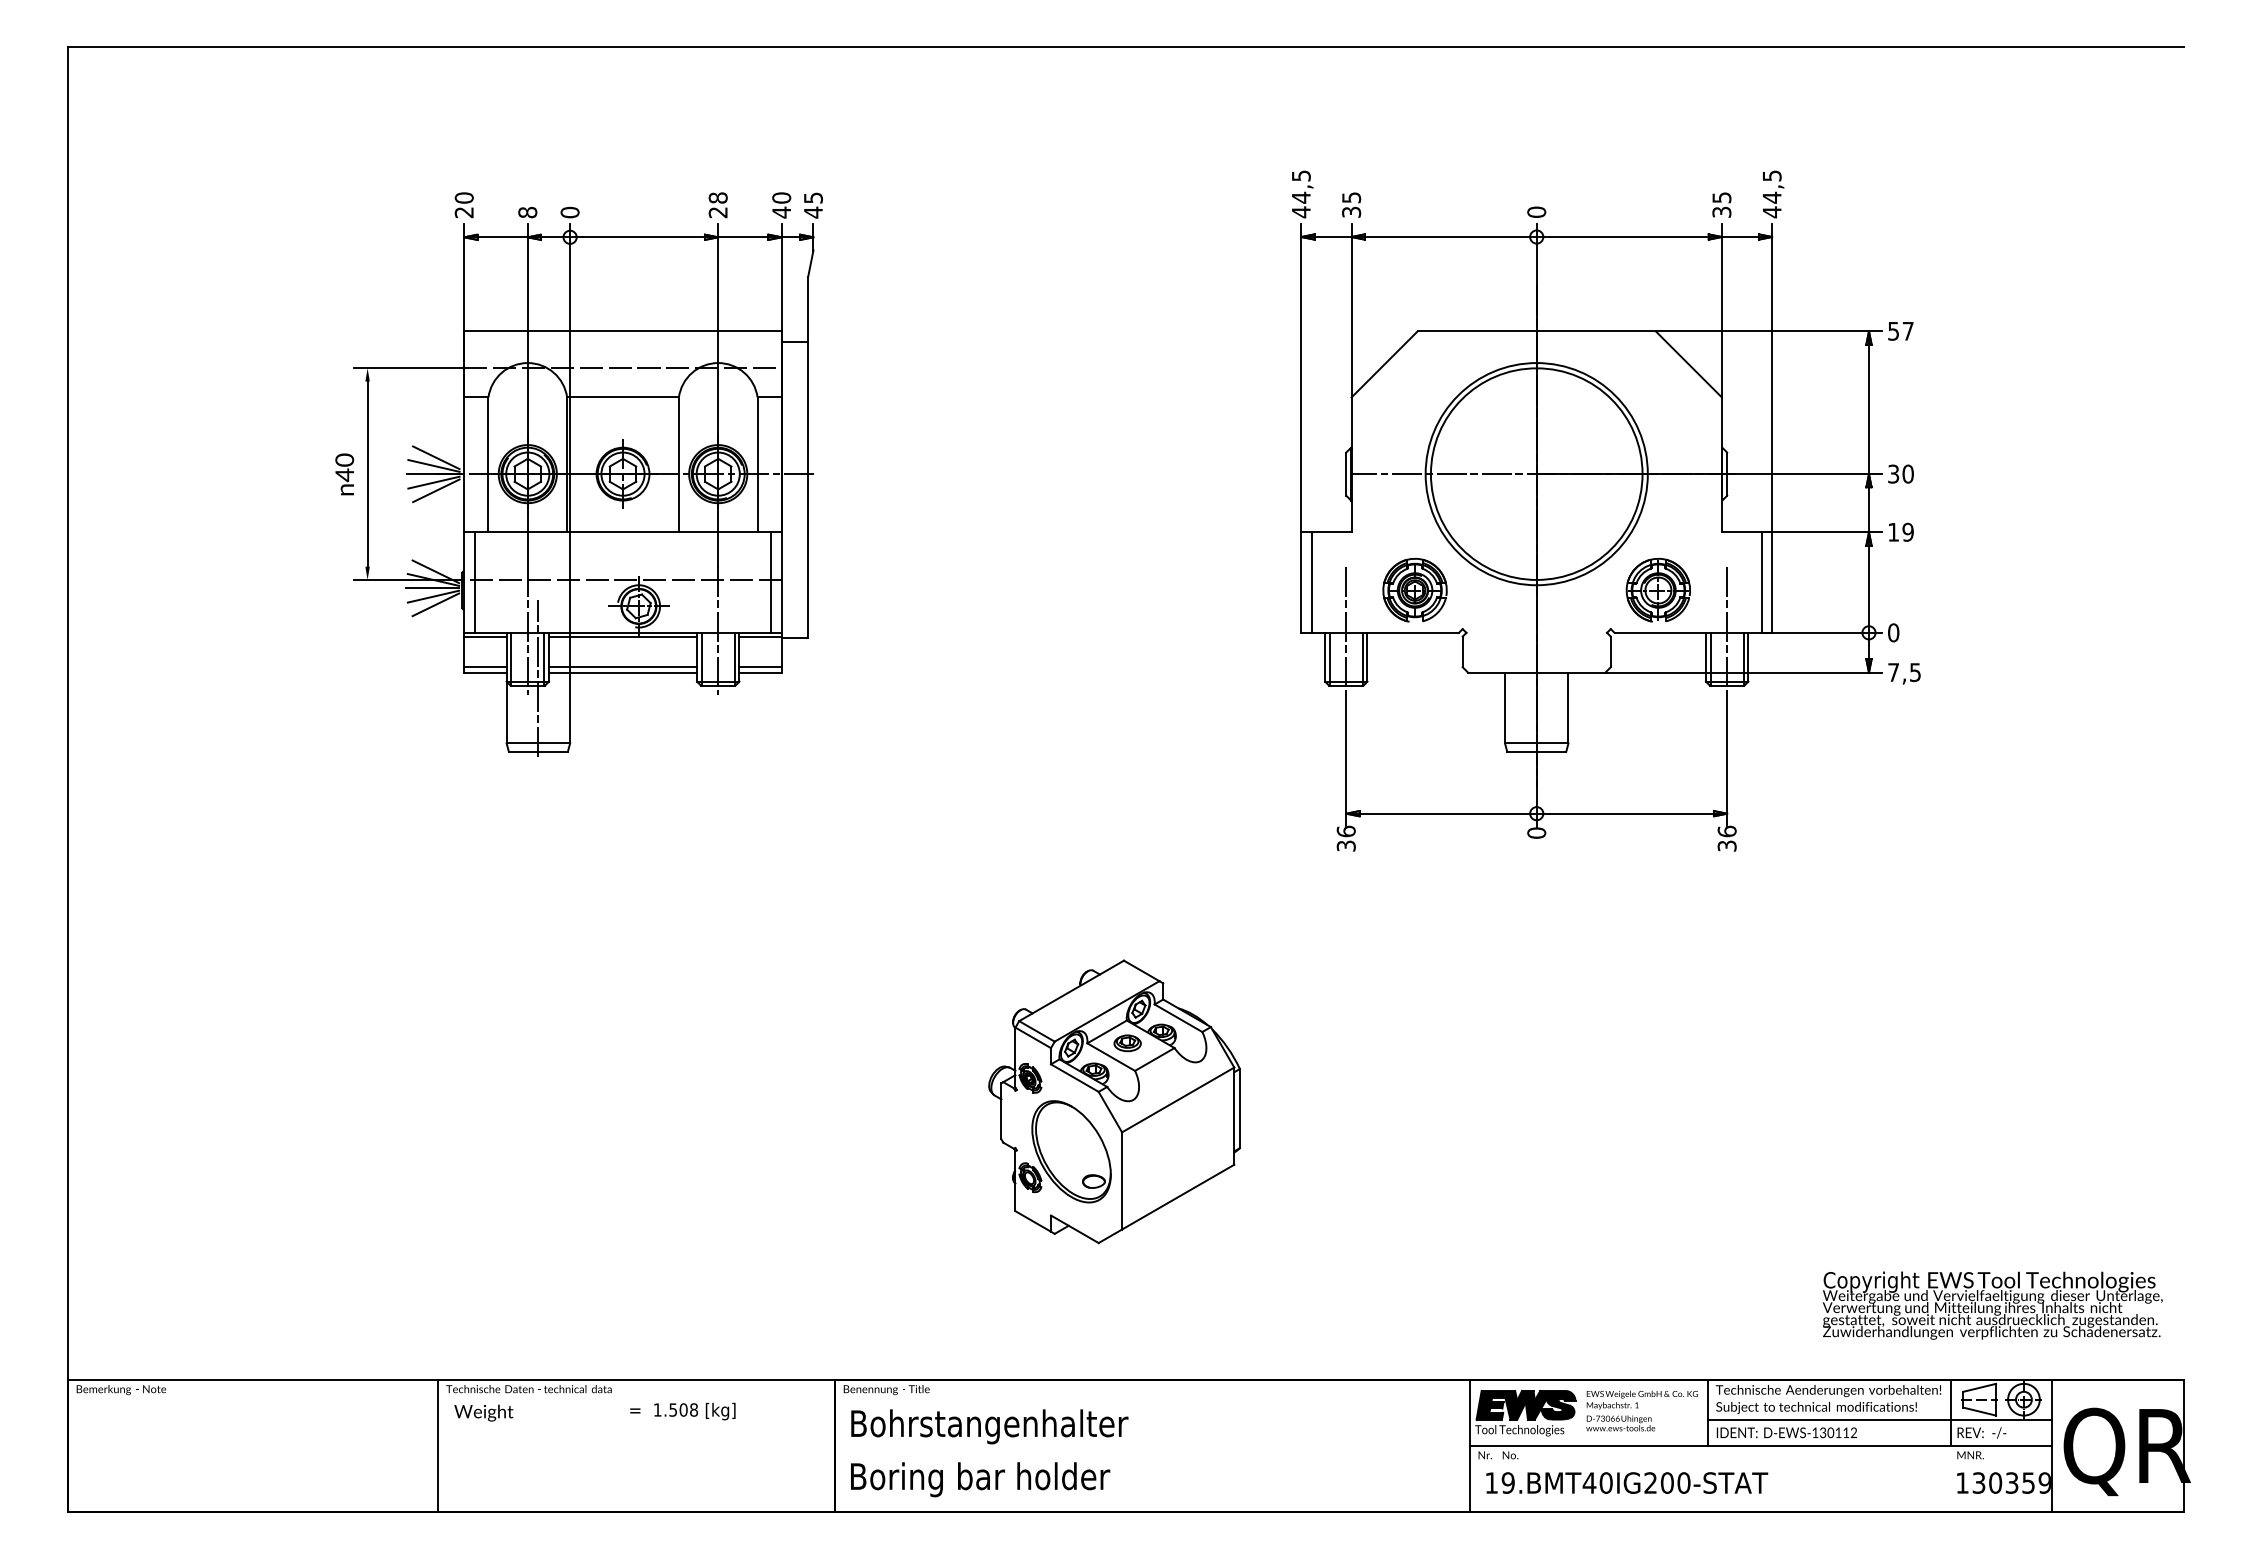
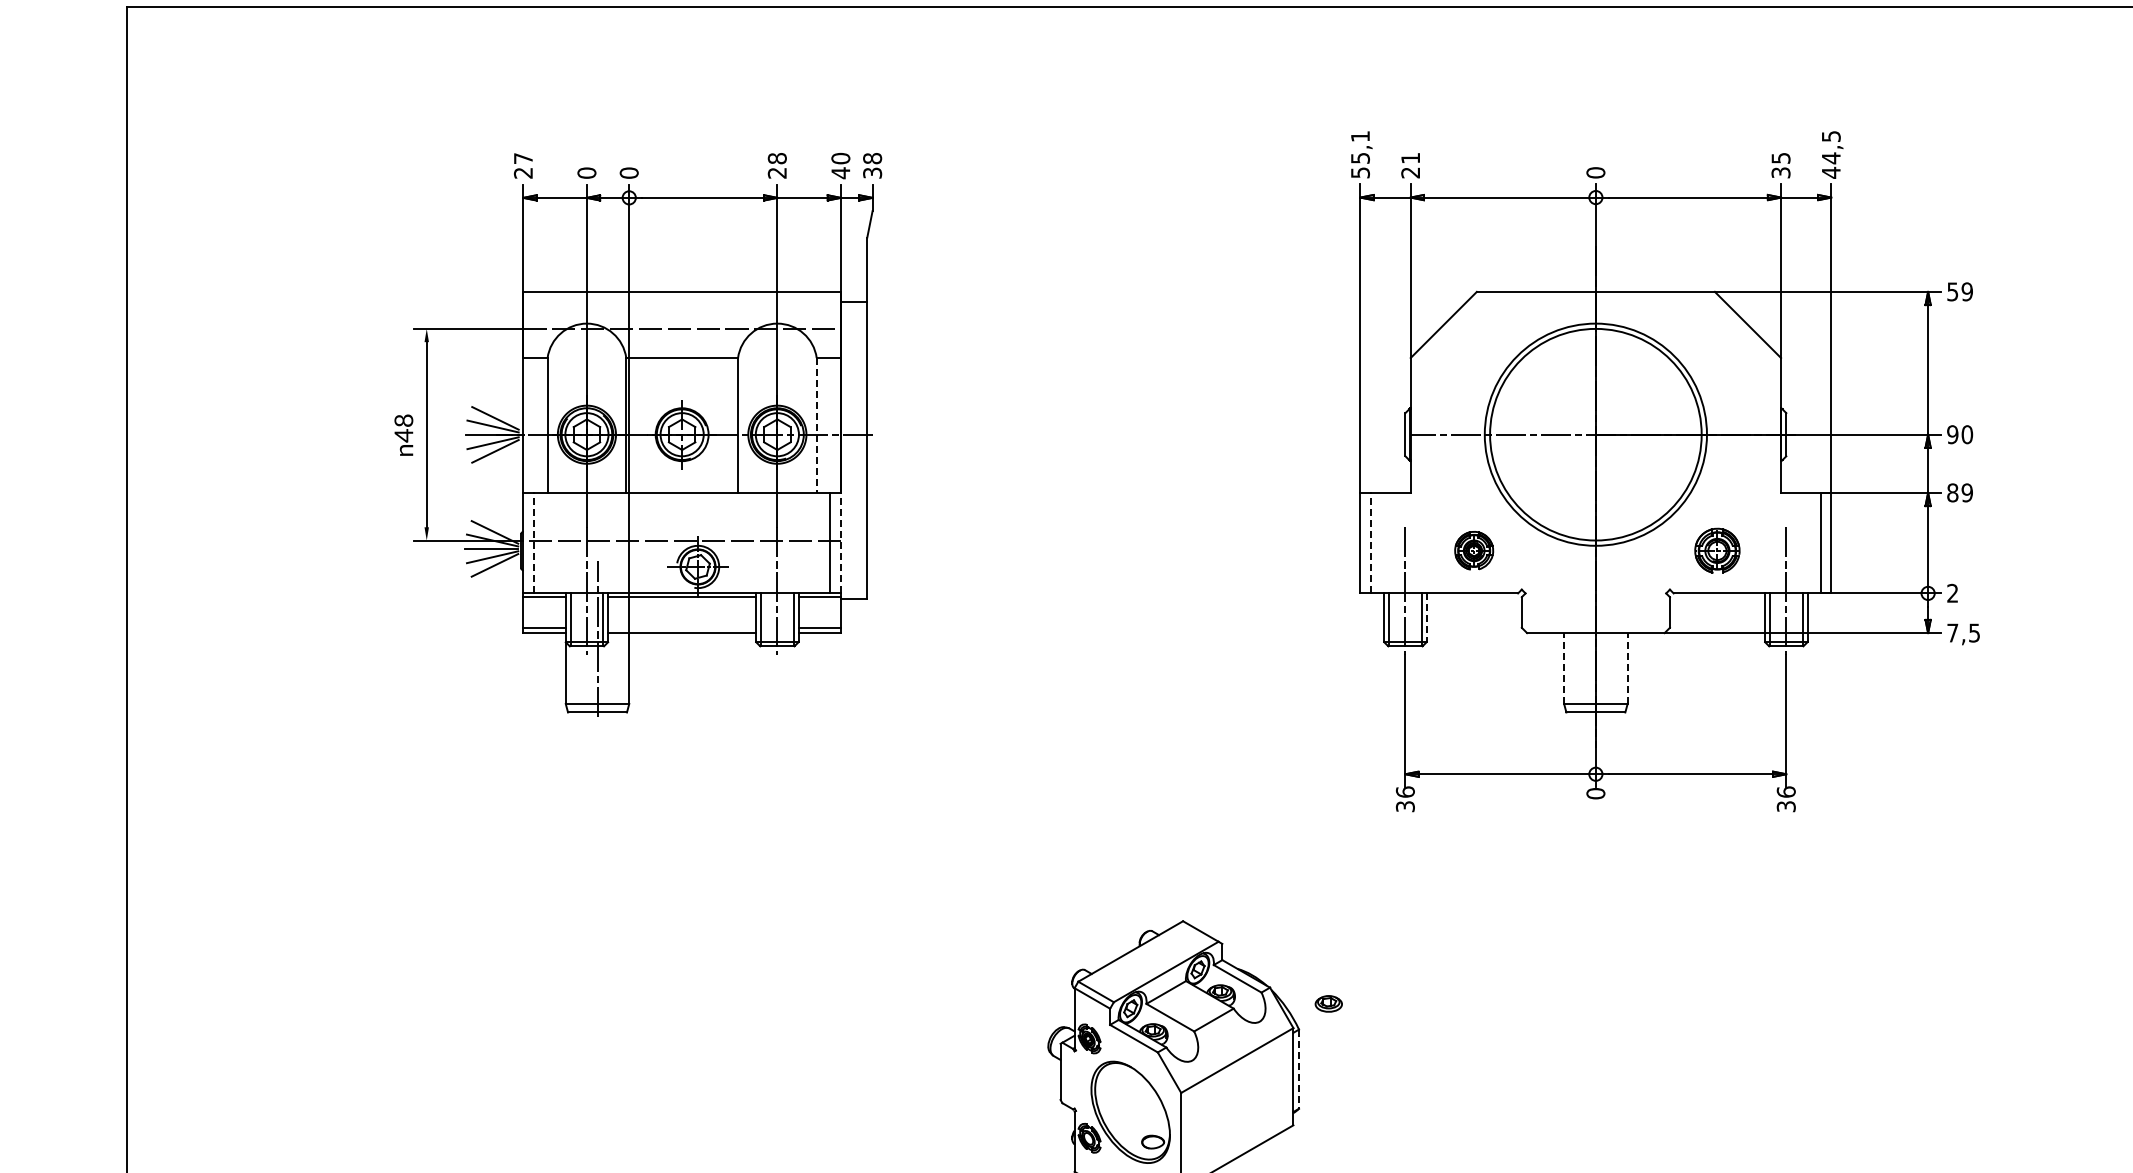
text: (1301, 194) -> (1360, 155), 44,5 -> 55,1
text: (463, 197) -> (522, 158), 20 -> 27
text: (1351, 204) -> (1410, 165), 35 -> 21
text: (812, 205) -> (871, 166), 45 -> 38
text: (527, 212) -> (586, 173), 8 -> 0
text: (1907, 330) -> (1966, 291), 57 -> 59
text: (344, 459) -> (403, 420), 40 -> 48
line: (757, 465) -> (816, 426), solid -> dashed
text: (1893, 473) -> (1952, 434), 30 -> 90
text: (1893, 531) -> (1952, 492), 19 -> 89
line: (474, 582) -> (533, 543), solid -> dashed
line: (781, 582) -> (840, 543), solid -> dashed
line: (1311, 582) -> (1370, 543), solid -> dashed
part: (1414, 589) -> (1473, 550), size x0.6
part: (1657, 589) -> (1716, 550), size x0.7
text: (1893, 632) -> (1952, 593), 0 -> 2
line: (1367, 657) -> (1426, 618), solid -> dashed
line: (622, 667) -> (681, 628), removed
line: (1505, 707) -> (1564, 668), solid -> dashed
line: (1568, 707) -> (1627, 668), solid -> dashed
part: (1127, 1043) -> (1328, 1004), moved
line: (1239, 1108) -> (1298, 1069), solid -> dashed

